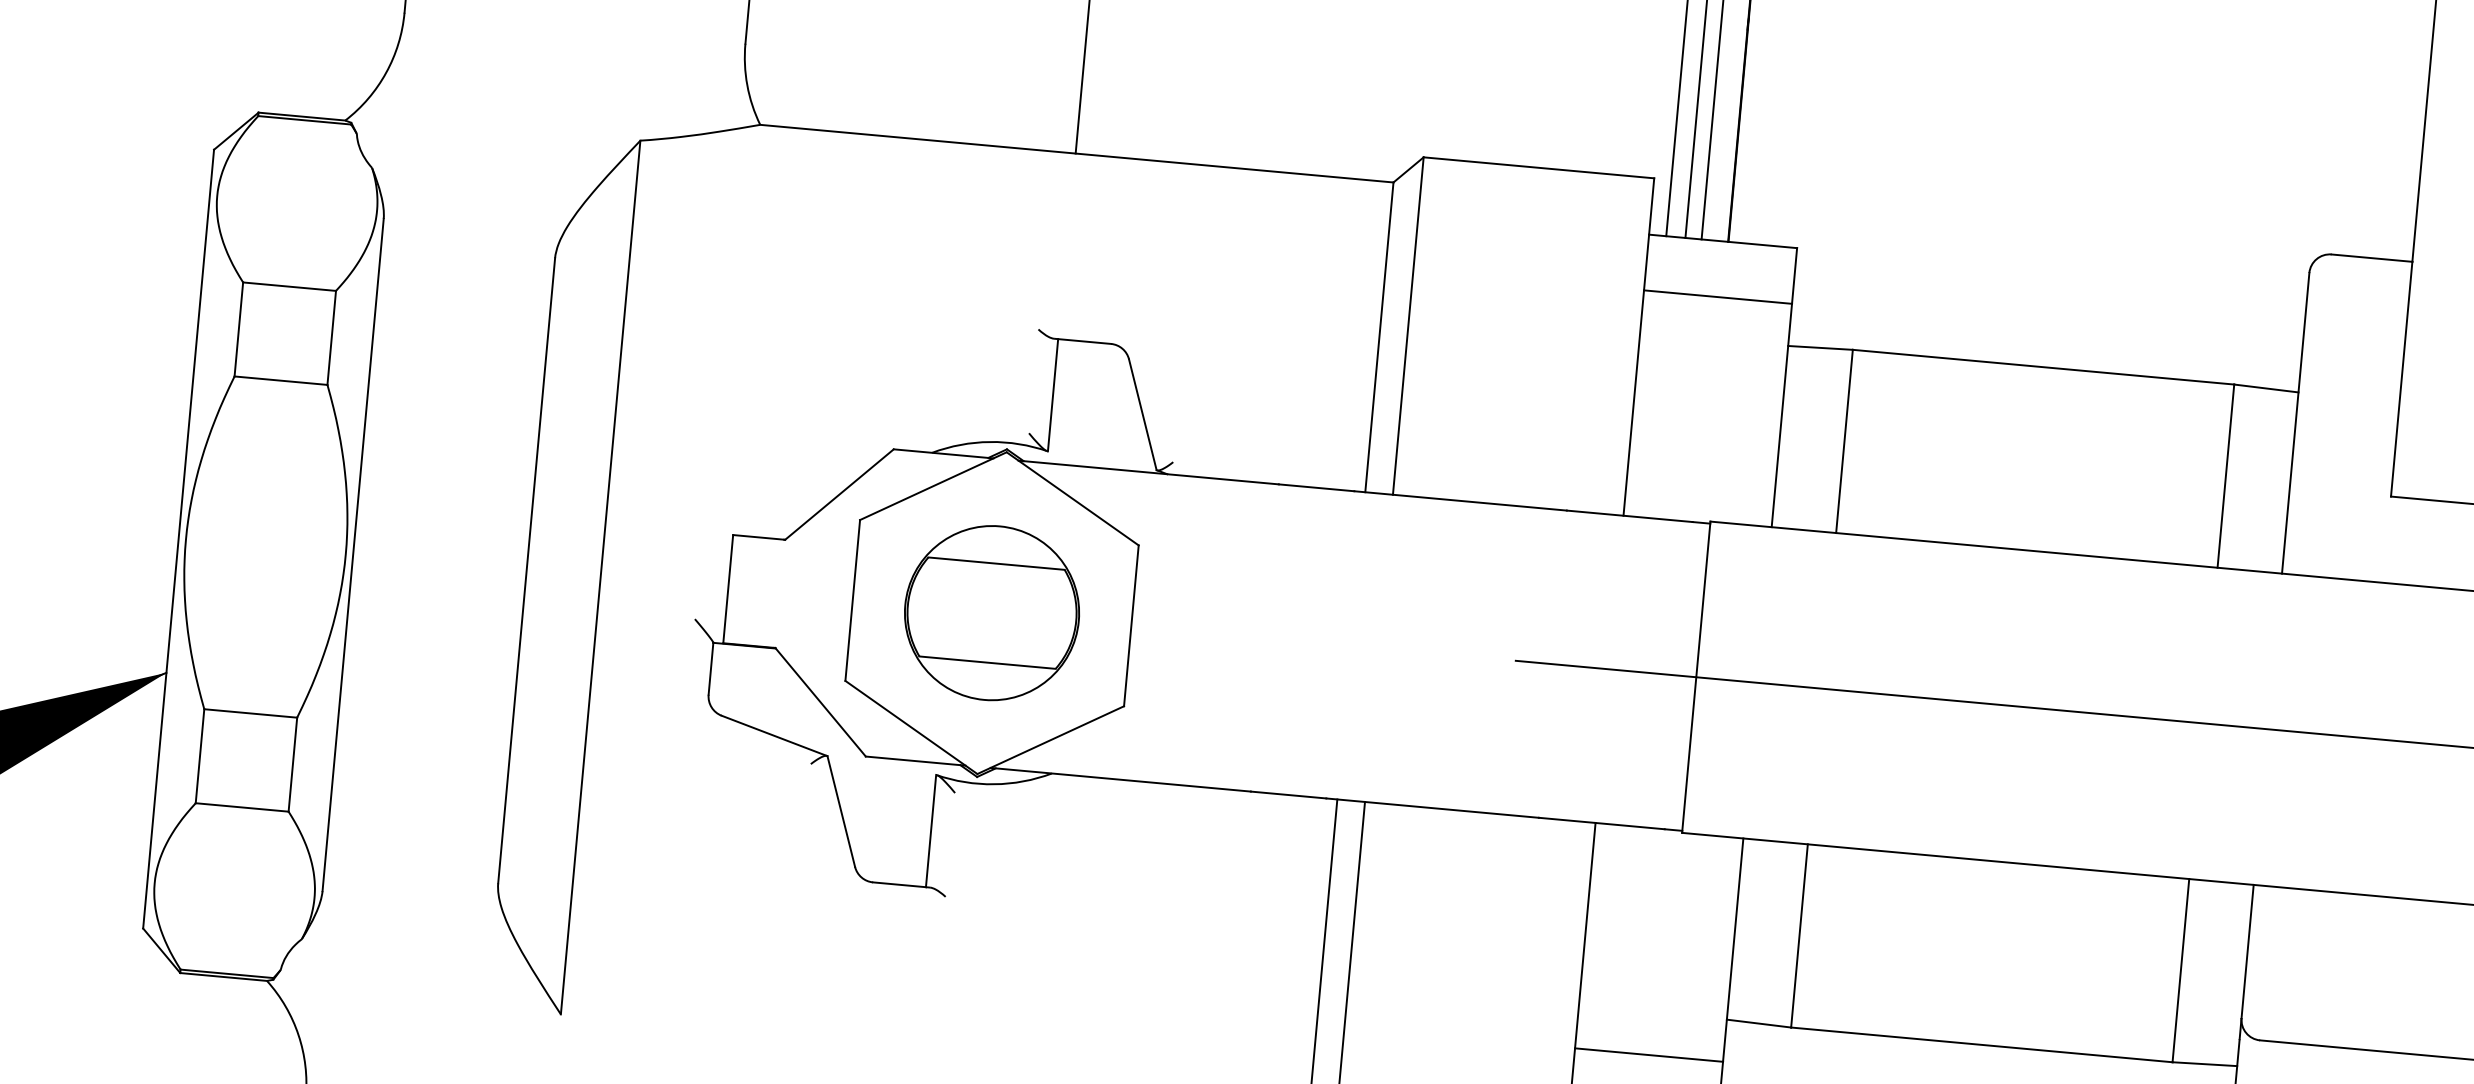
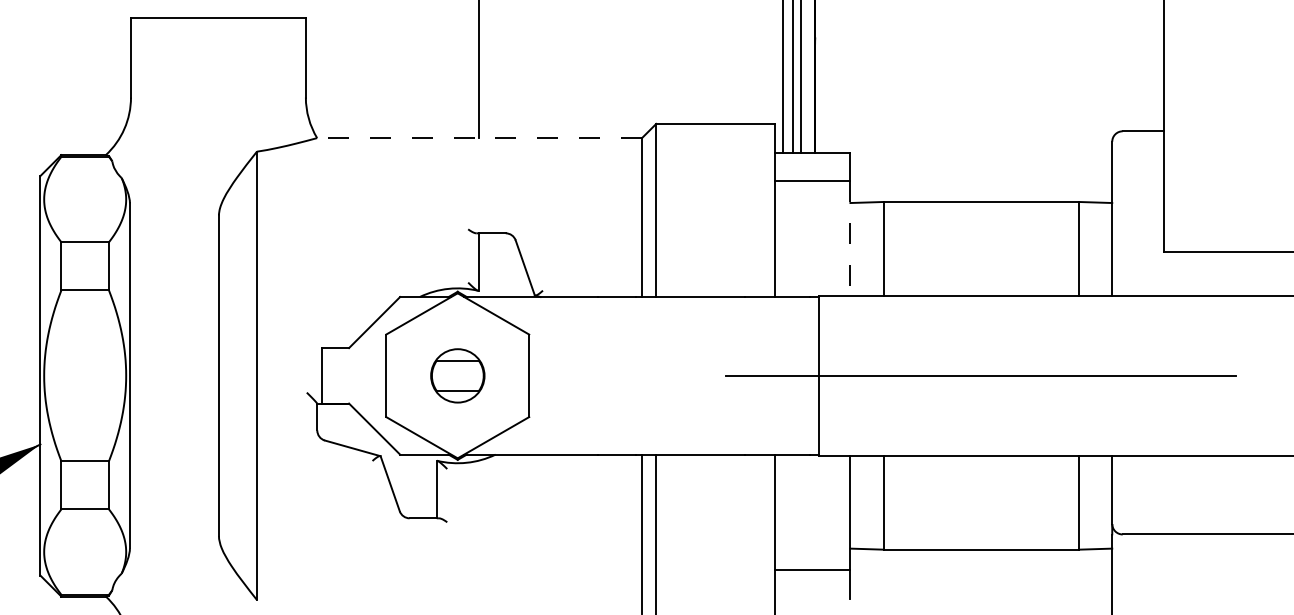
line: (1076, 154) -> (479, 138), solid -> dashed
line: (1781, 417) -> (850, 239), solid -> dashed
part: (991, 612) -> (457, 375), size x0.6

